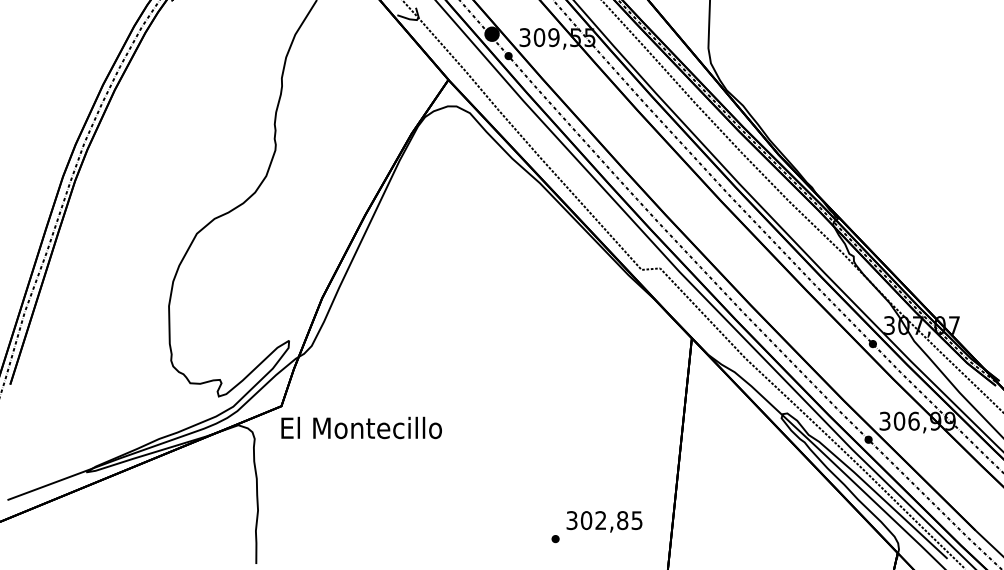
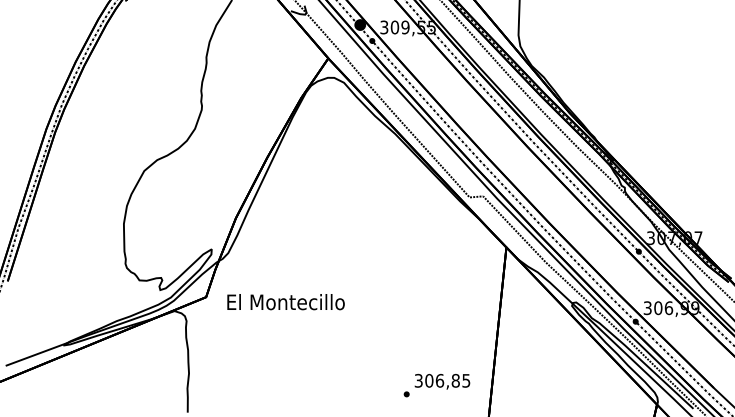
text: (361, 427) -> (285, 301), moved
text: (600, 520) -> (439, 380), 302,85 -> 306,85

